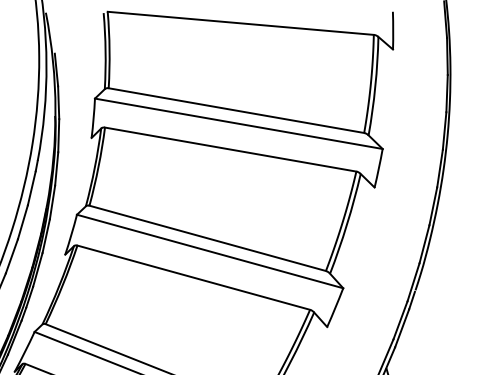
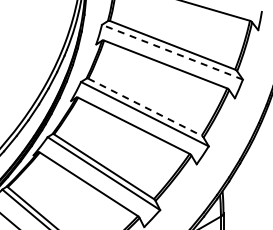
line: (238, 124) -> (172, 52), solid -> dashed
line: (208, 238) -> (145, 107), solid -> dashed

